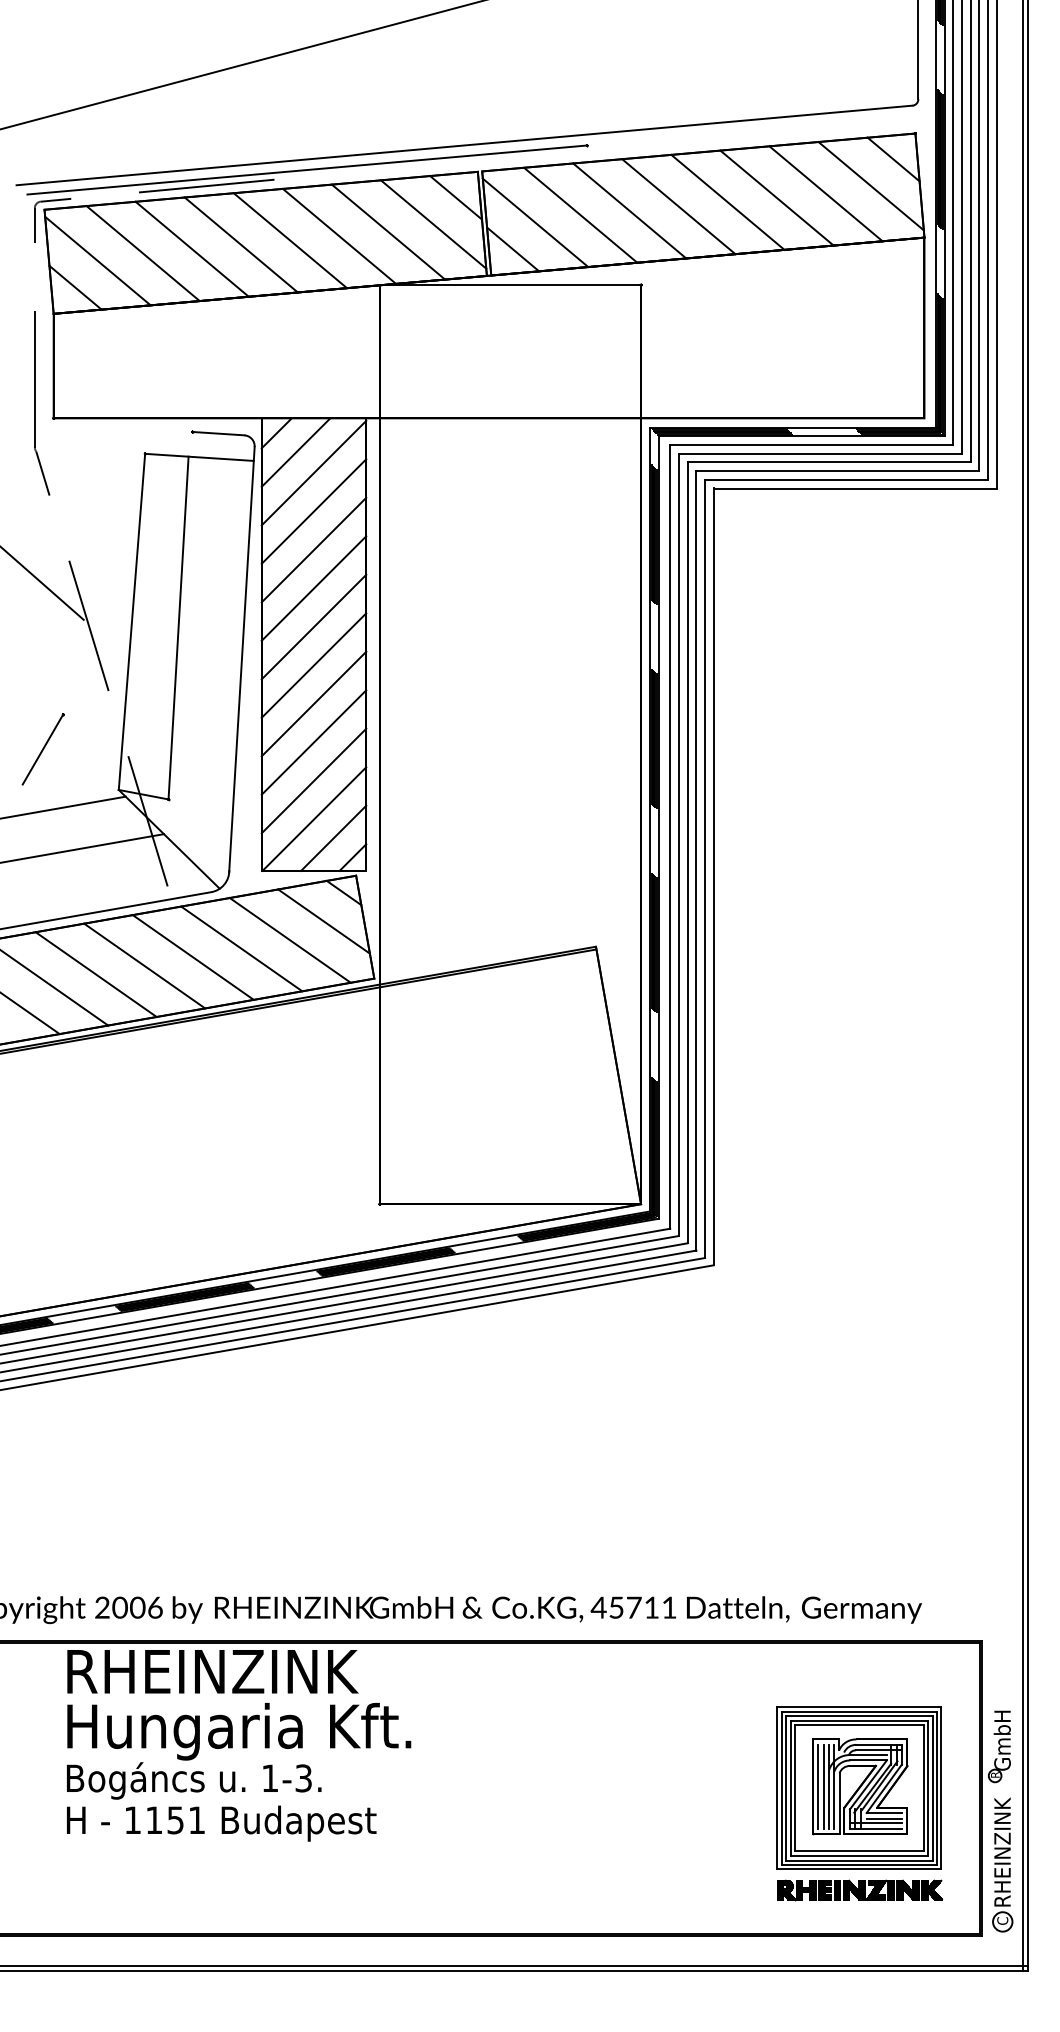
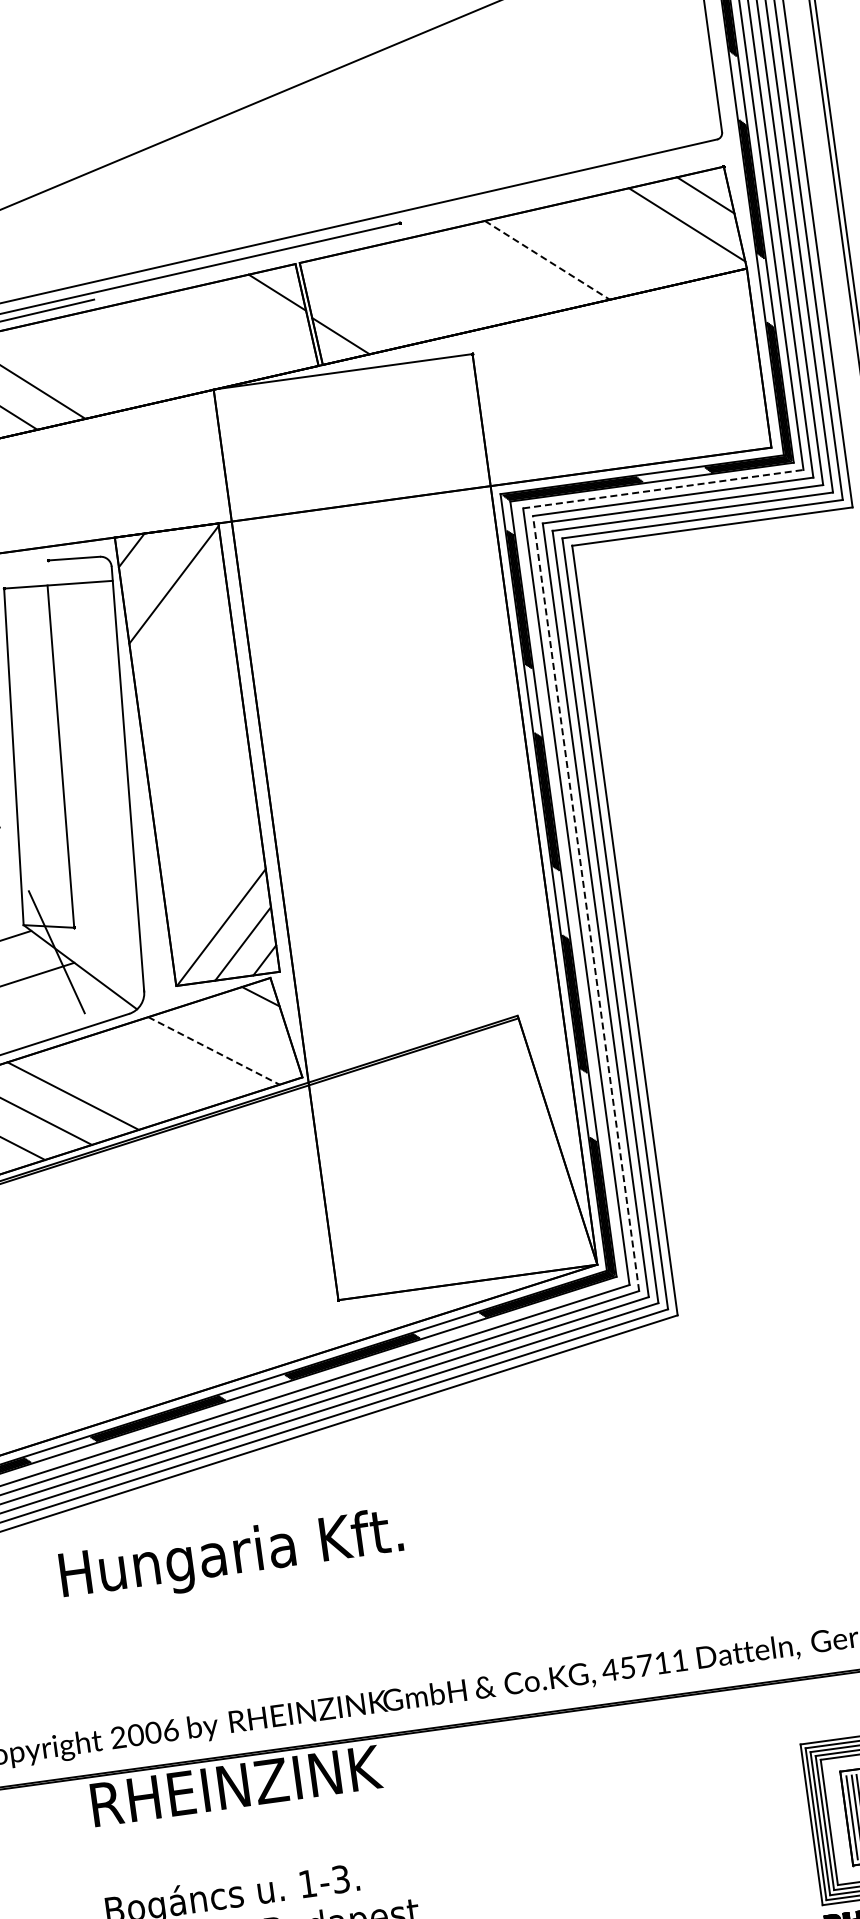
line: (825, 193) -> (642, 238), removed
line: (776, 197) -> (594, 248), removed
line: (727, 202) -> (547, 260), solid -> dashed
line: (678, 206) -> (498, 271), removed
line: (629, 210) -> (450, 281), removed
line: (580, 214) -> (402, 292), removed
line: (535, 222) -> (359, 306), removed
line: (433, 224) -> (258, 322), removed
line: (388, 231) -> (215, 335), removed
line: (339, 235) -> (167, 345), removed
line: (290, 240) -> (119, 357), removed
line: (240, 244) -> (70, 368), removed
line: (812, 444) -> (664, 488), solid -> dashed
line: (295, 452) -> (152, 566), removed
line: (313, 511) -> (178, 622), removed
line: (313, 549) -> (183, 660), removed
line: (313, 588) -> (189, 699), removed
line: (313, 626) -> (194, 736), removed
line: (313, 665) -> (199, 775), removed
line: (313, 703) -> (204, 813), removed
line: (313, 742) -> (210, 851), removed
line: (313, 780) -> (215, 889), removed
line: (678, 844) -> (585, 903), solid -> dashed
line: (323, 921) -> (244, 1027), removed
line: (290, 940) -> (214, 1051), solid -> dashed
line: (241, 948) -> (166, 1065), removed
line: (192, 957) -> (119, 1081), removed
text: (239, 1731) -> (232, 1557), moved

